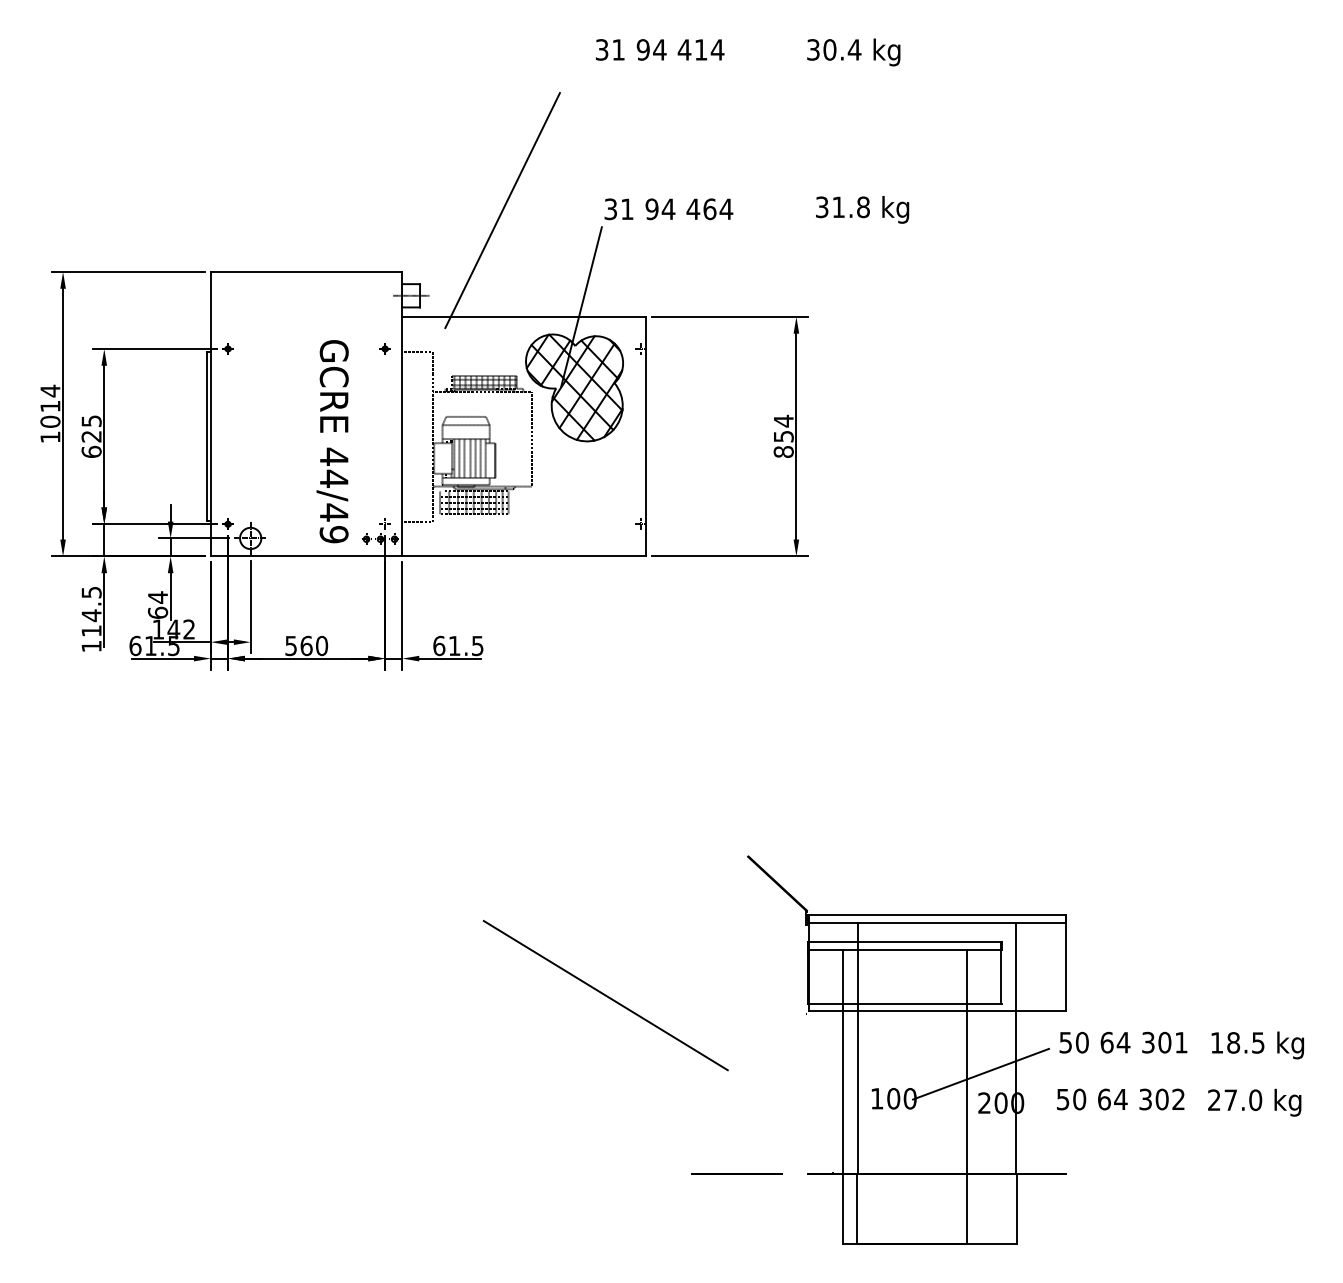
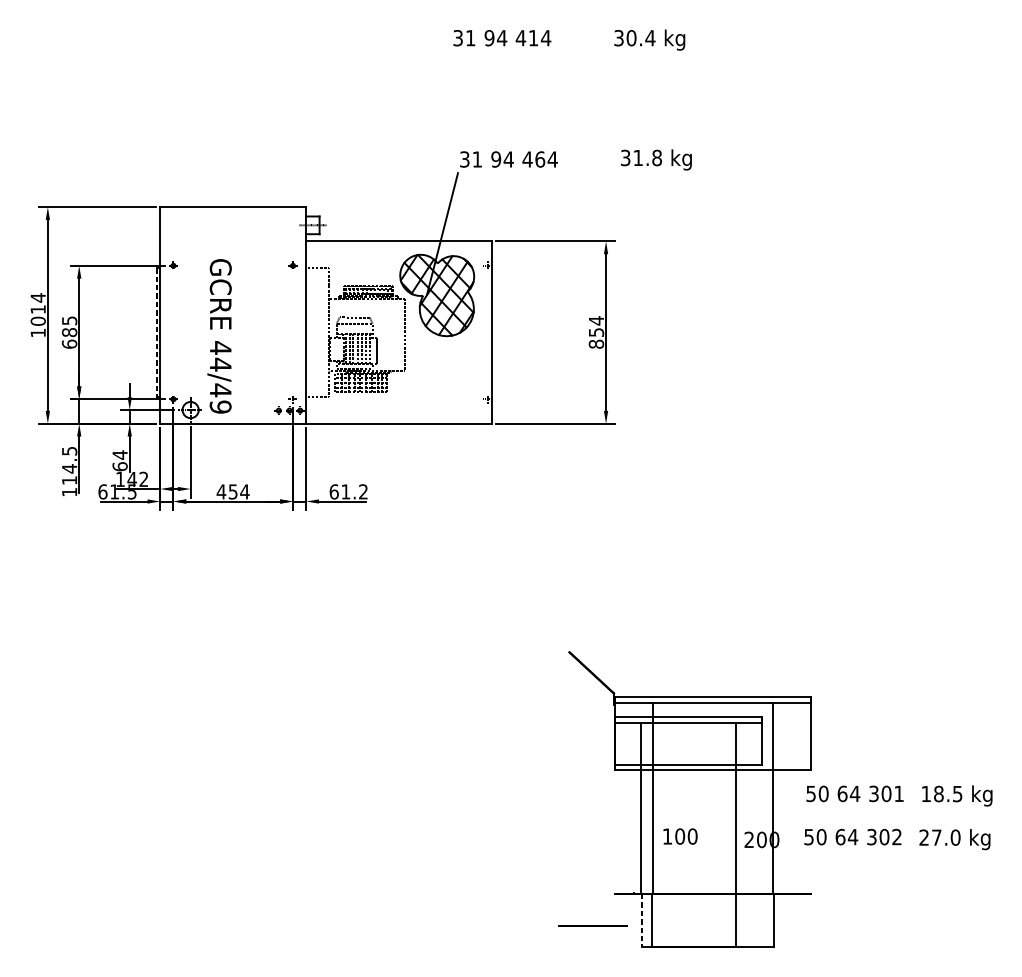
line: (502, 210) -> (382, 160), removed
text: (91, 436) -> (69, 332), 625 -> 685
line: (206, 436) -> (157, 332), solid -> dashed
text: (332, 441) -> (219, 336), moved
text: (306, 645) -> (233, 491), 560 -> 454
text: (477, 645) -> (363, 491), 61.5 -> 61.2
line: (605, 995) -> (460, 757), removed
line: (981, 1073) -> (746, 817), removed
line: (736, 1173) -> (592, 925), moved
line: (843, 1209) -> (641, 920), solid -> dashed

